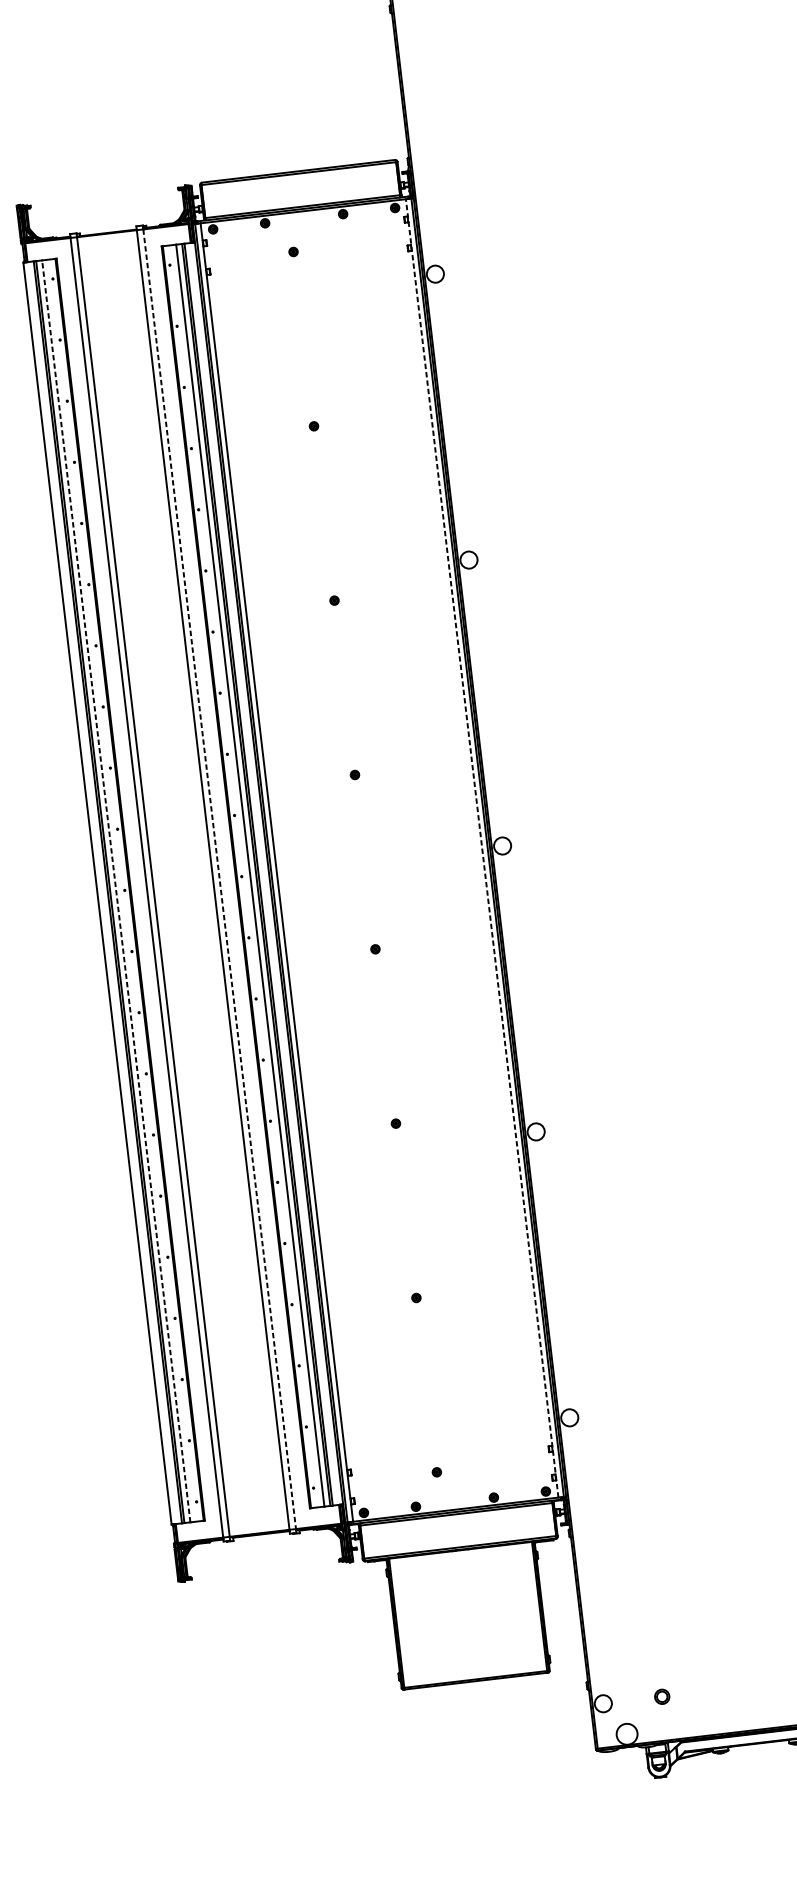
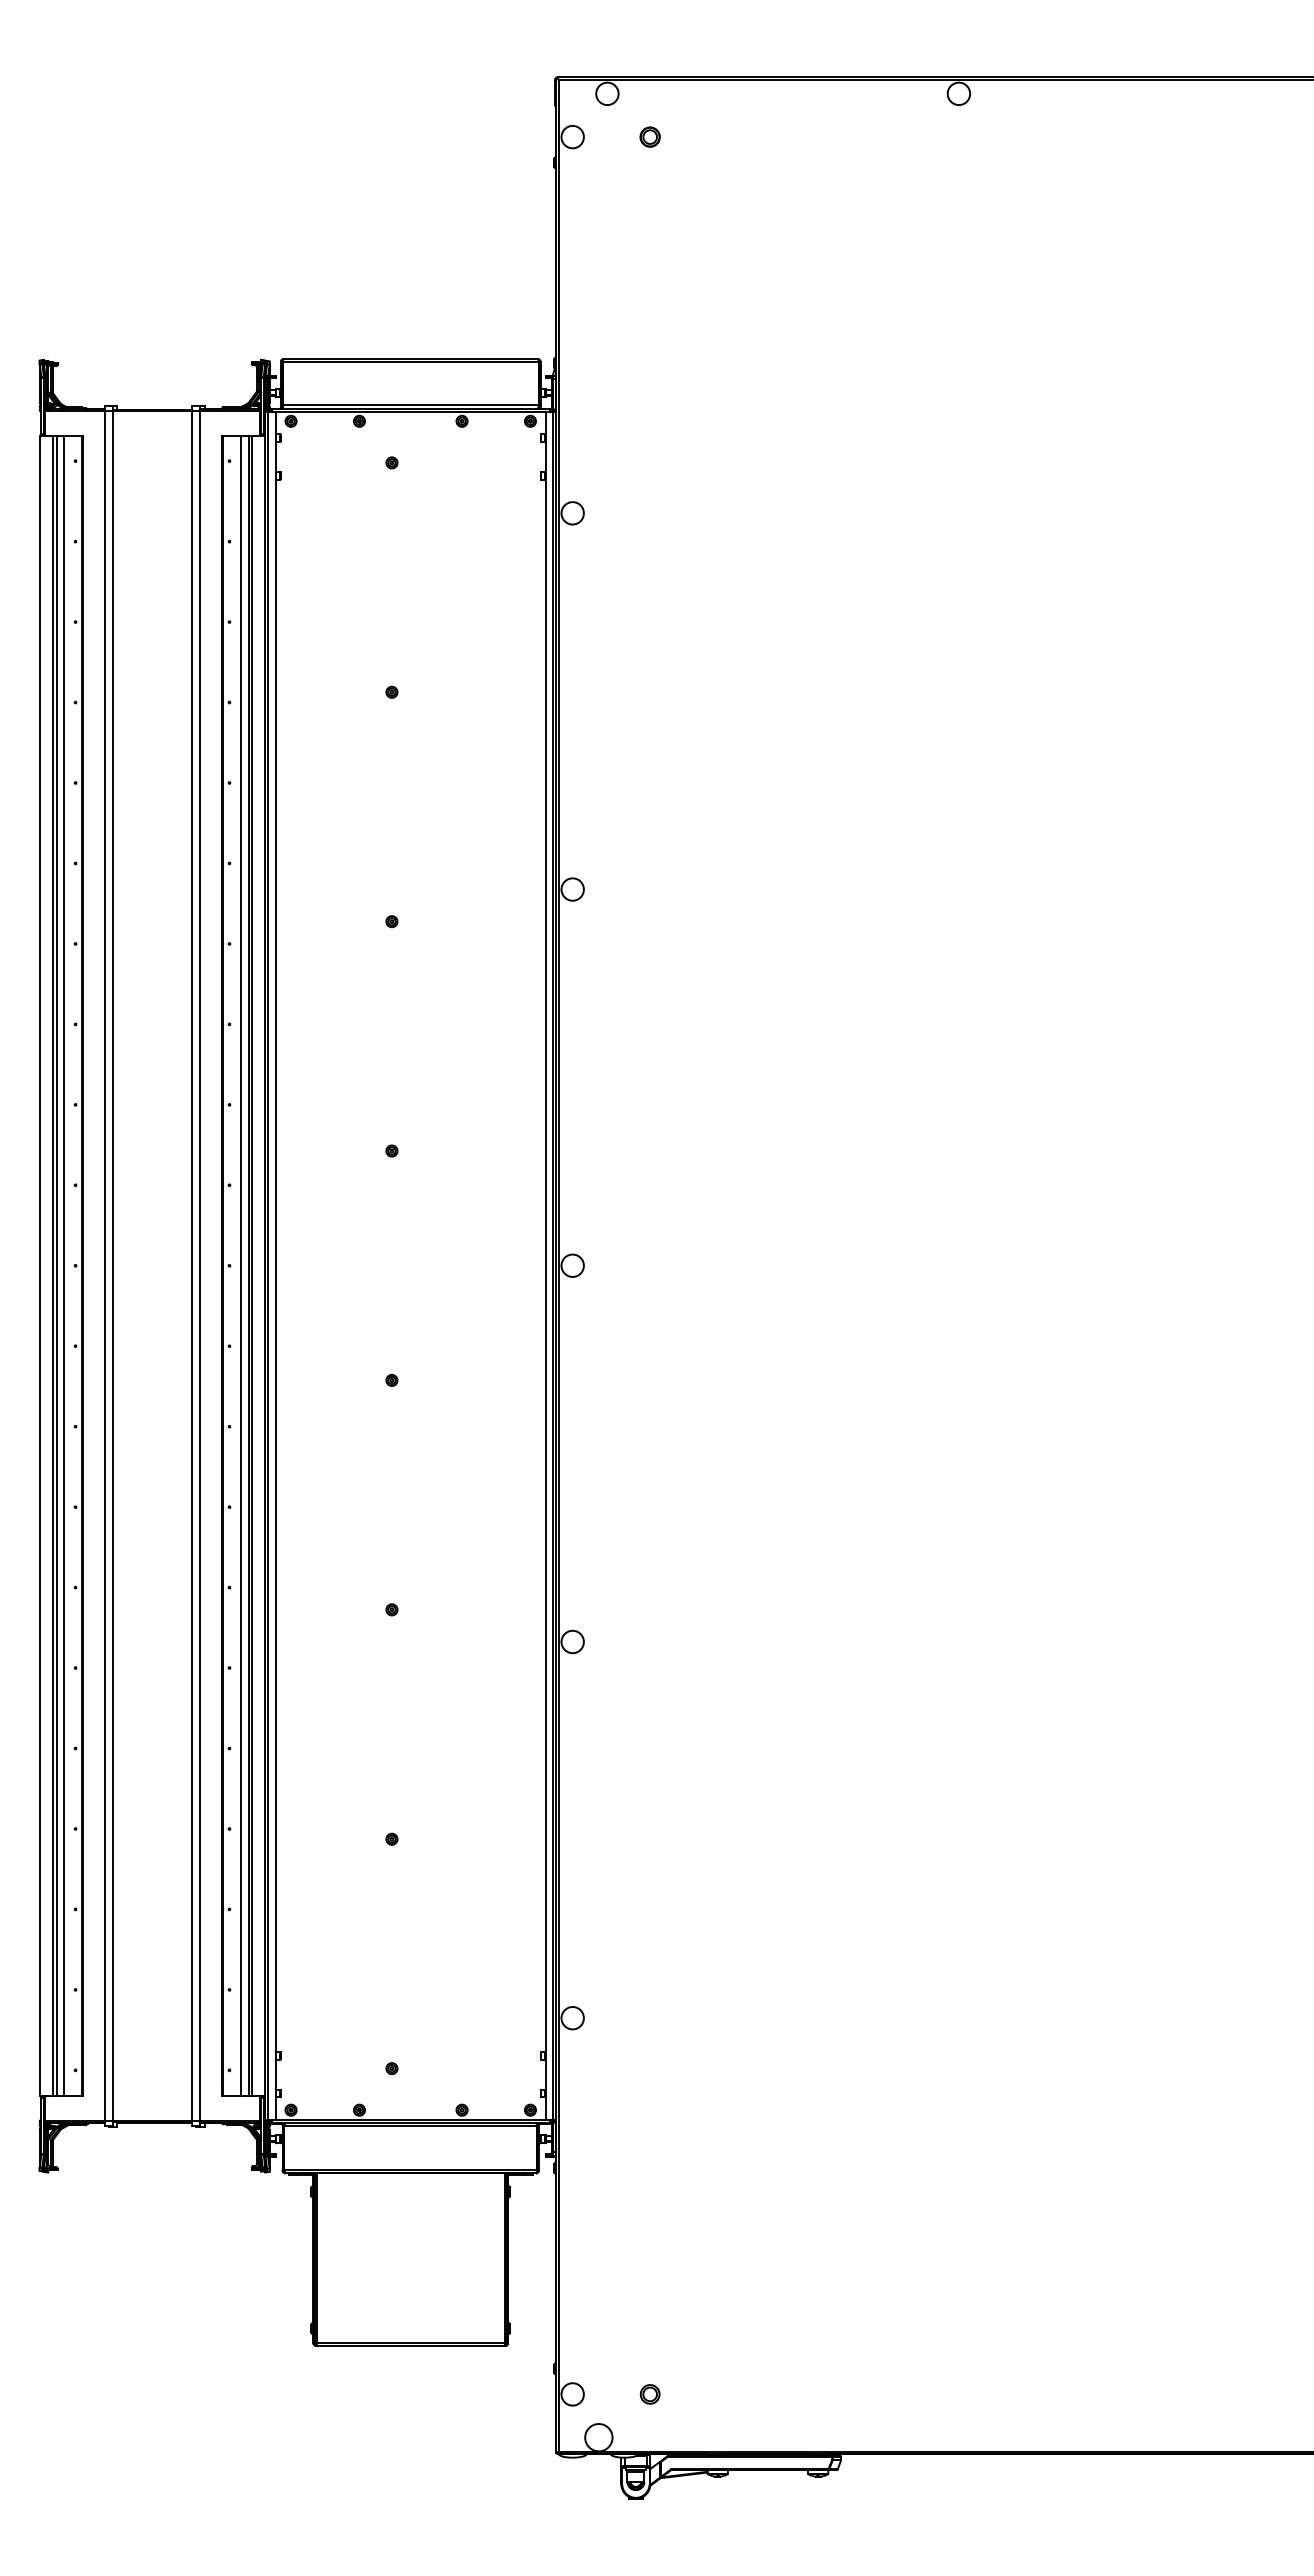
line: (481, 848) -> (545, 1265), dashed -> solid
line: (219, 879) -> (200, 1266), dashed -> solid
line: (116, 891) -> (64, 1265), dashed -> solid

